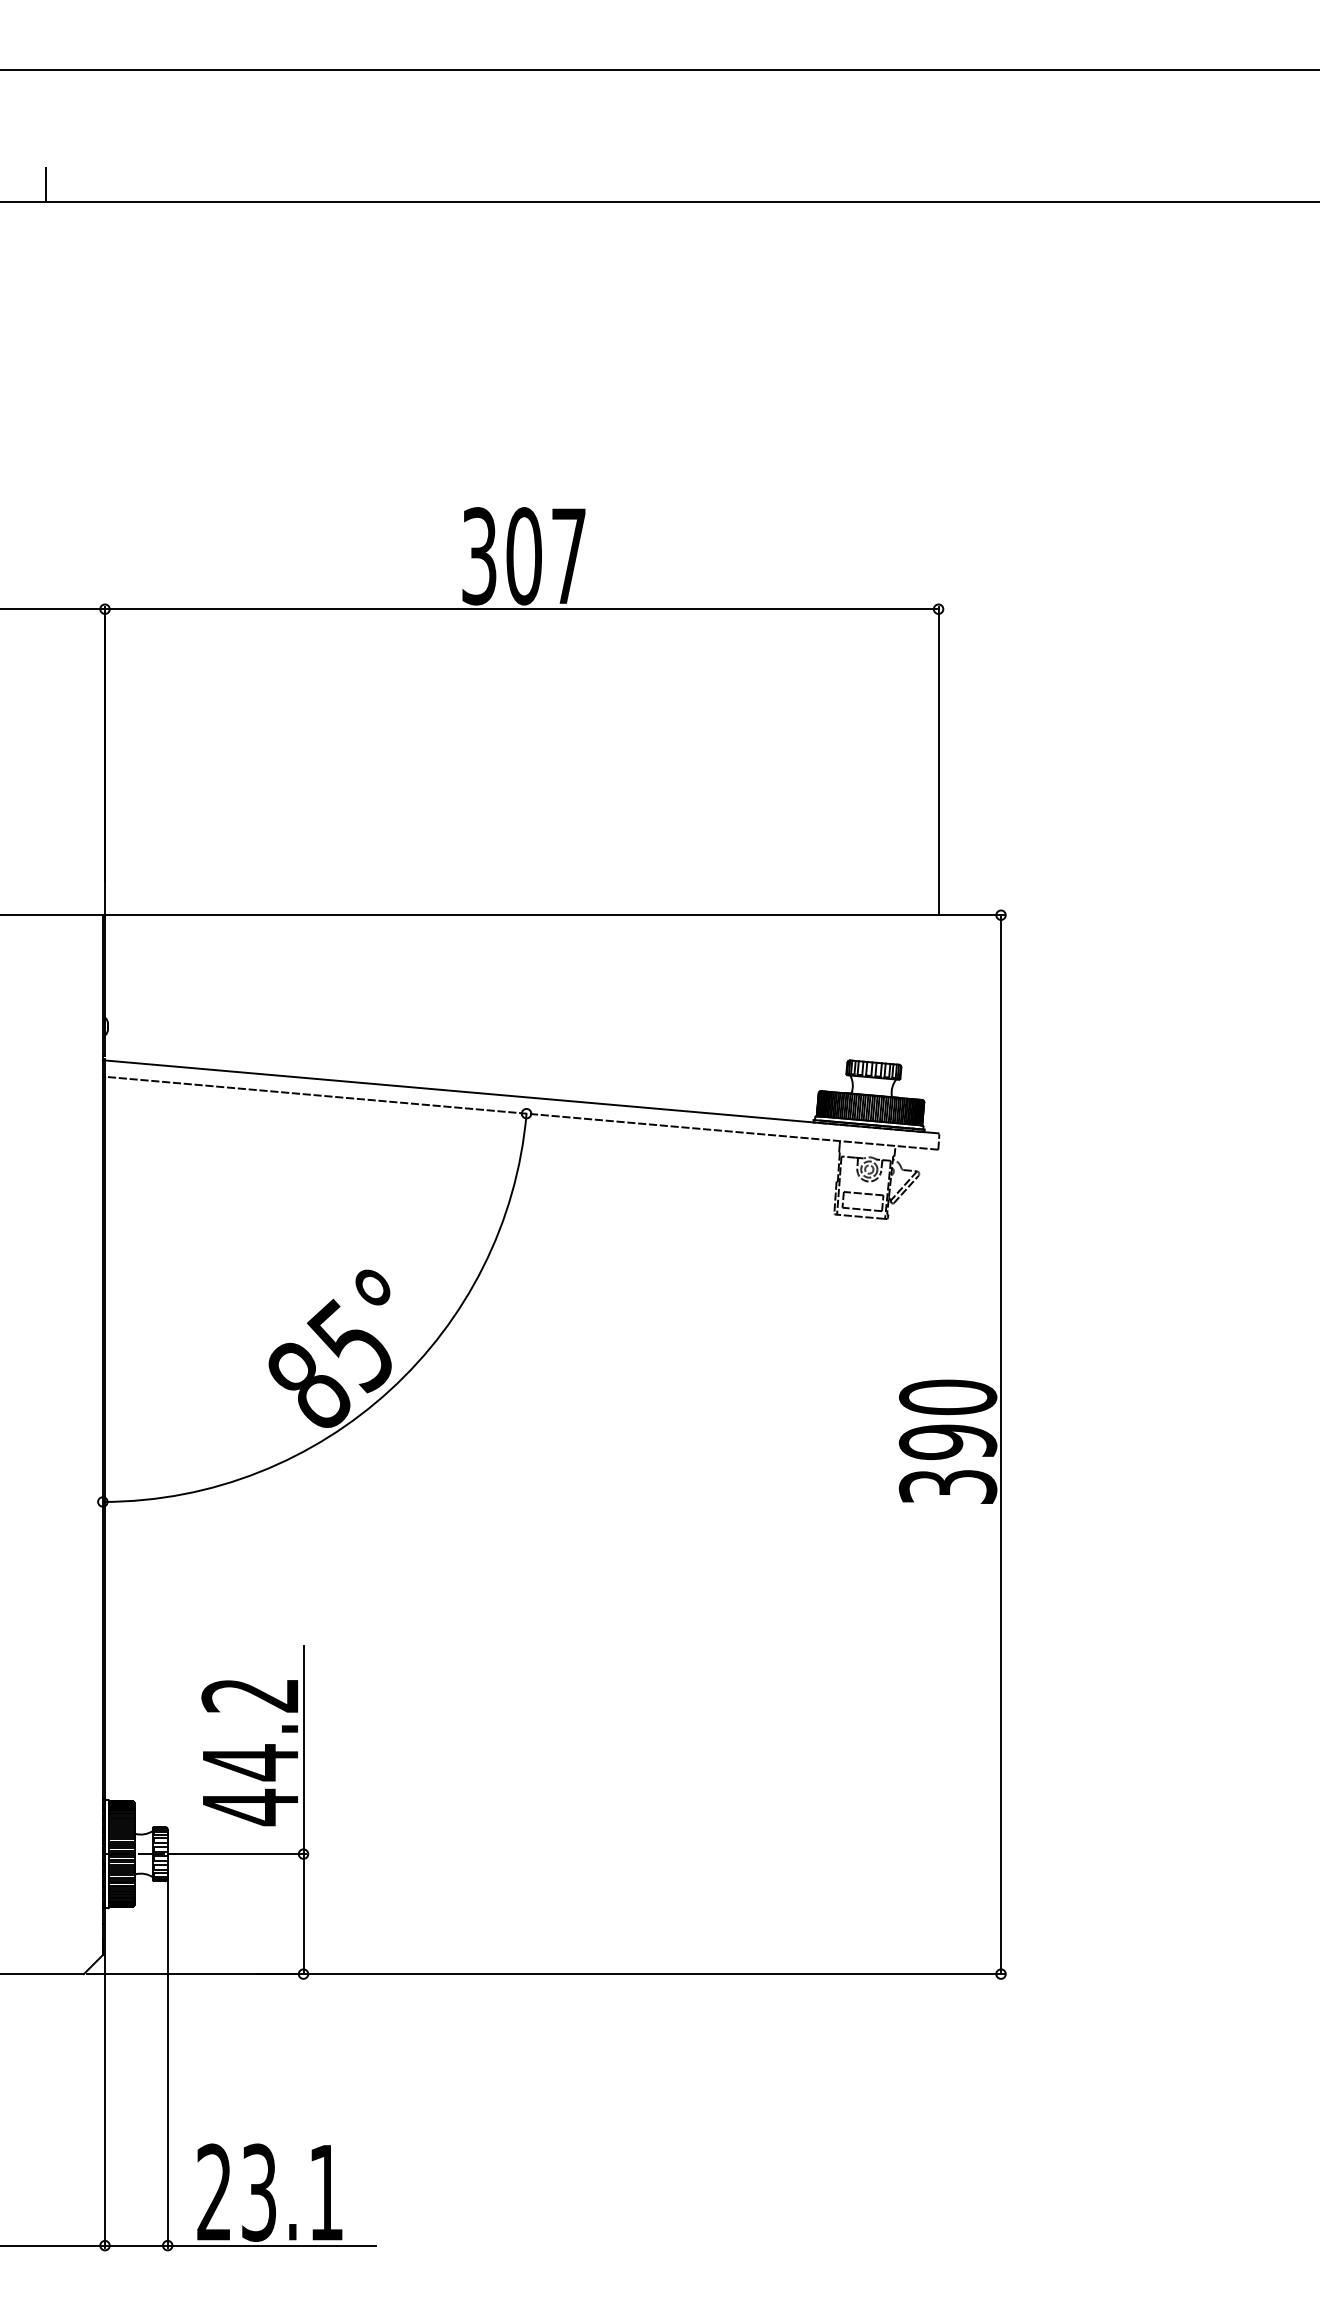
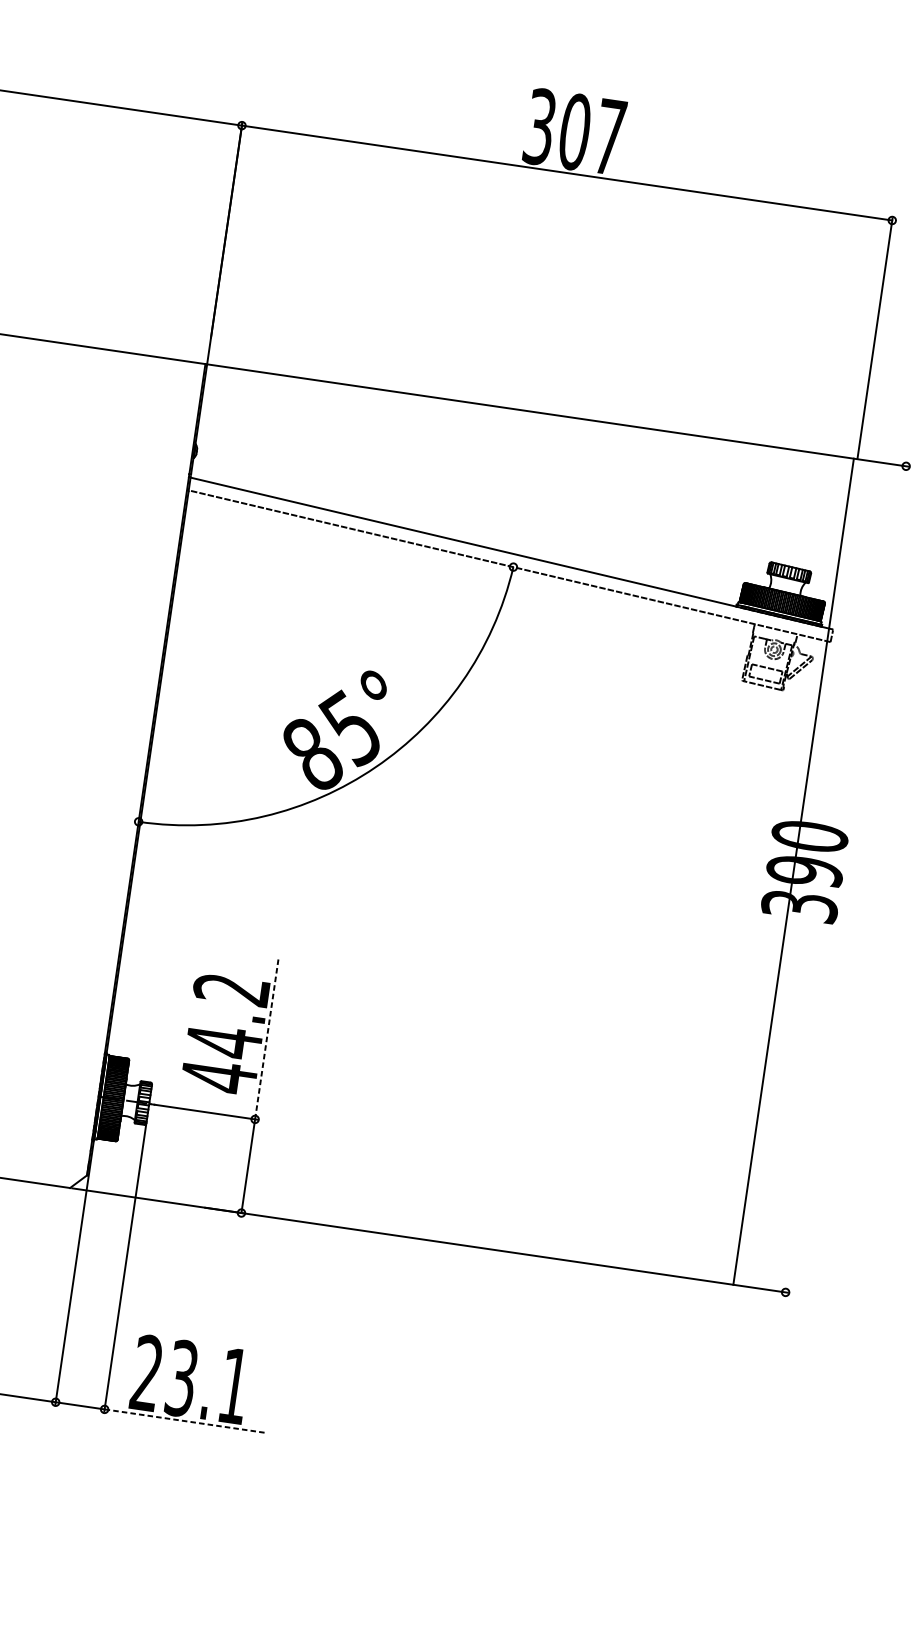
line: (1001, 1444) -> (794, 871), moved
line: (303, 1749) -> (267, 1037), solid -> dashed
line: (272, 2245) -> (186, 1421), solid -> dashed

